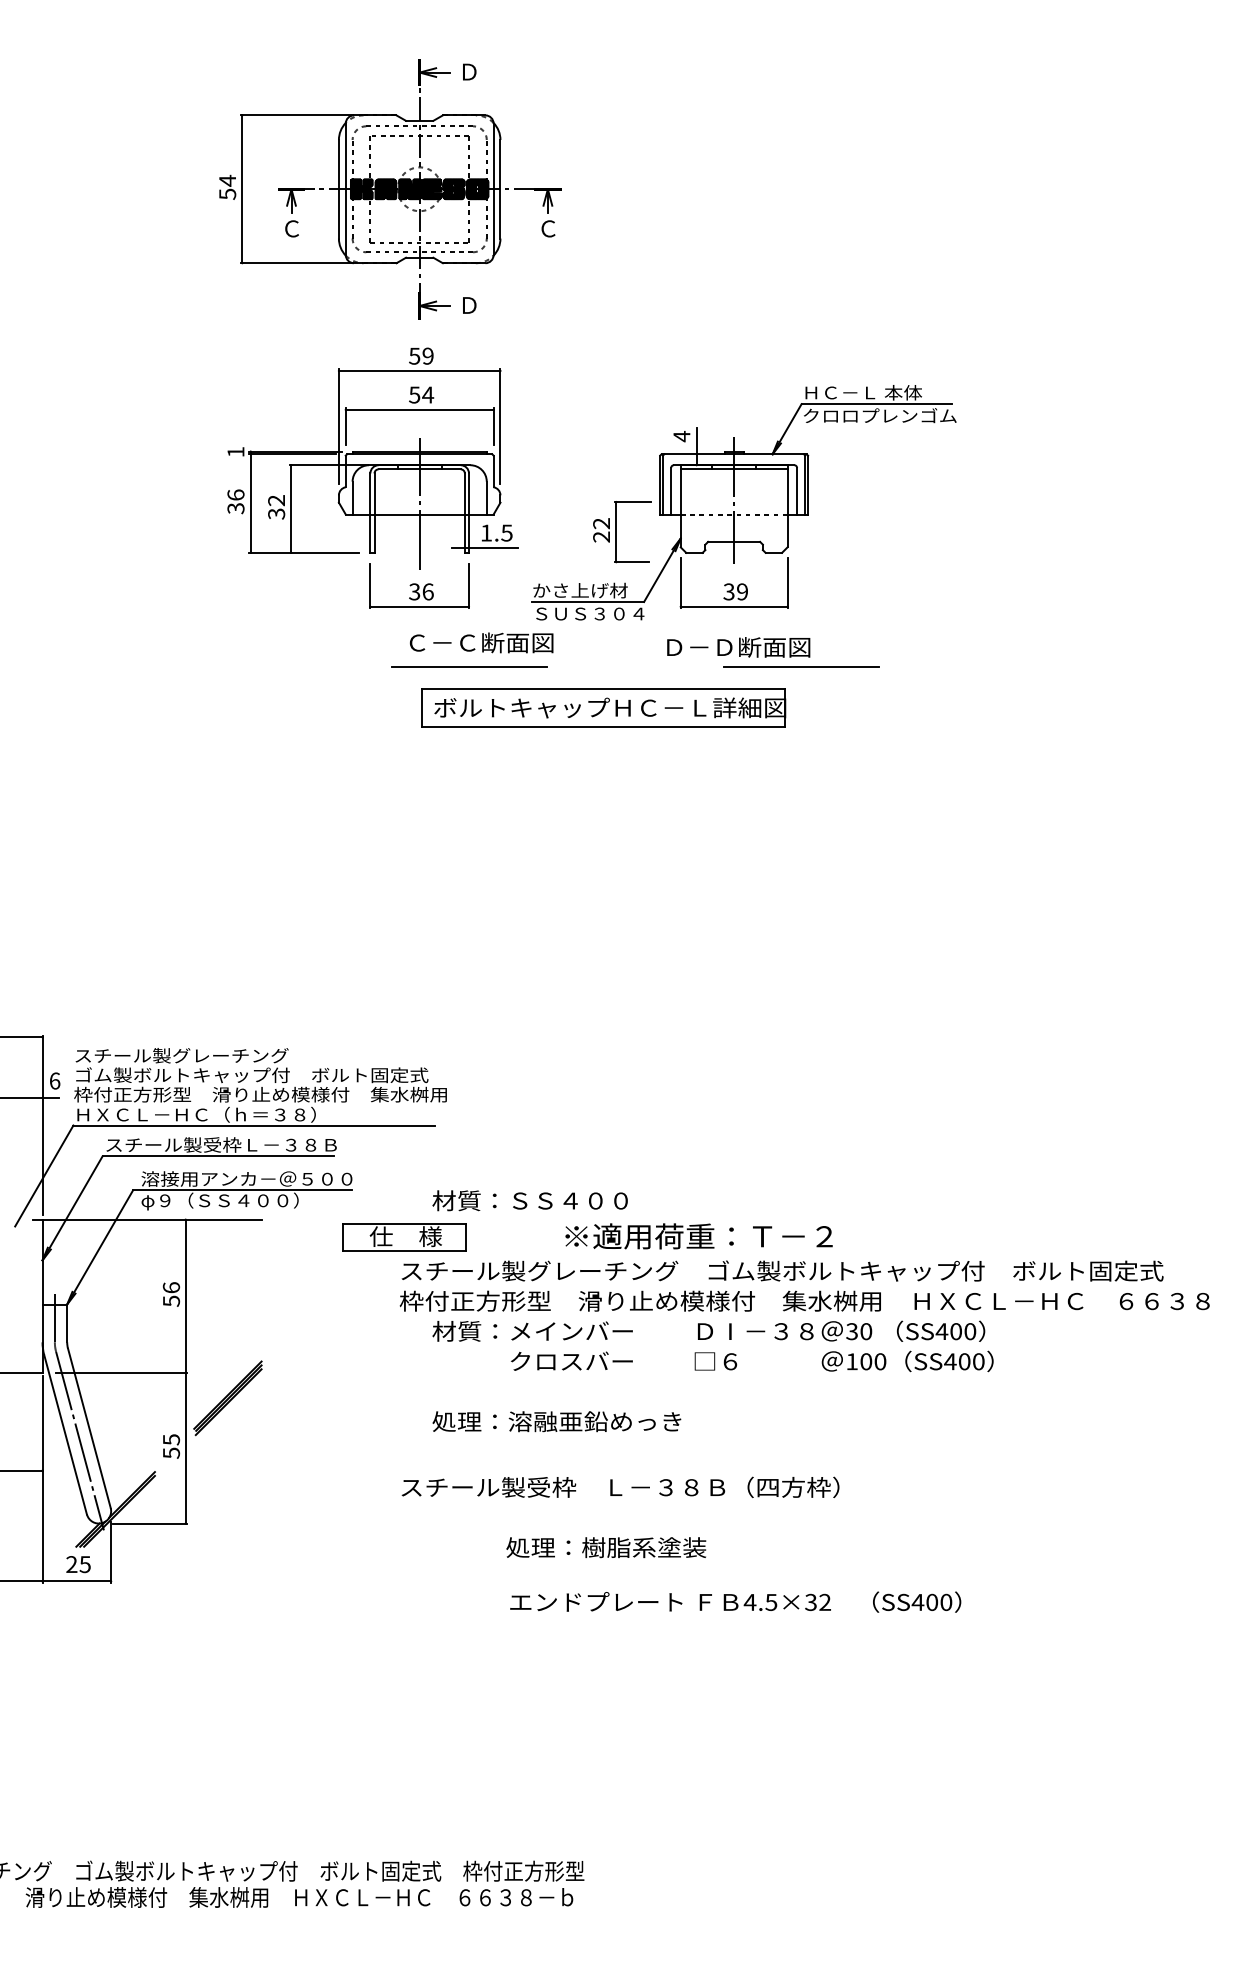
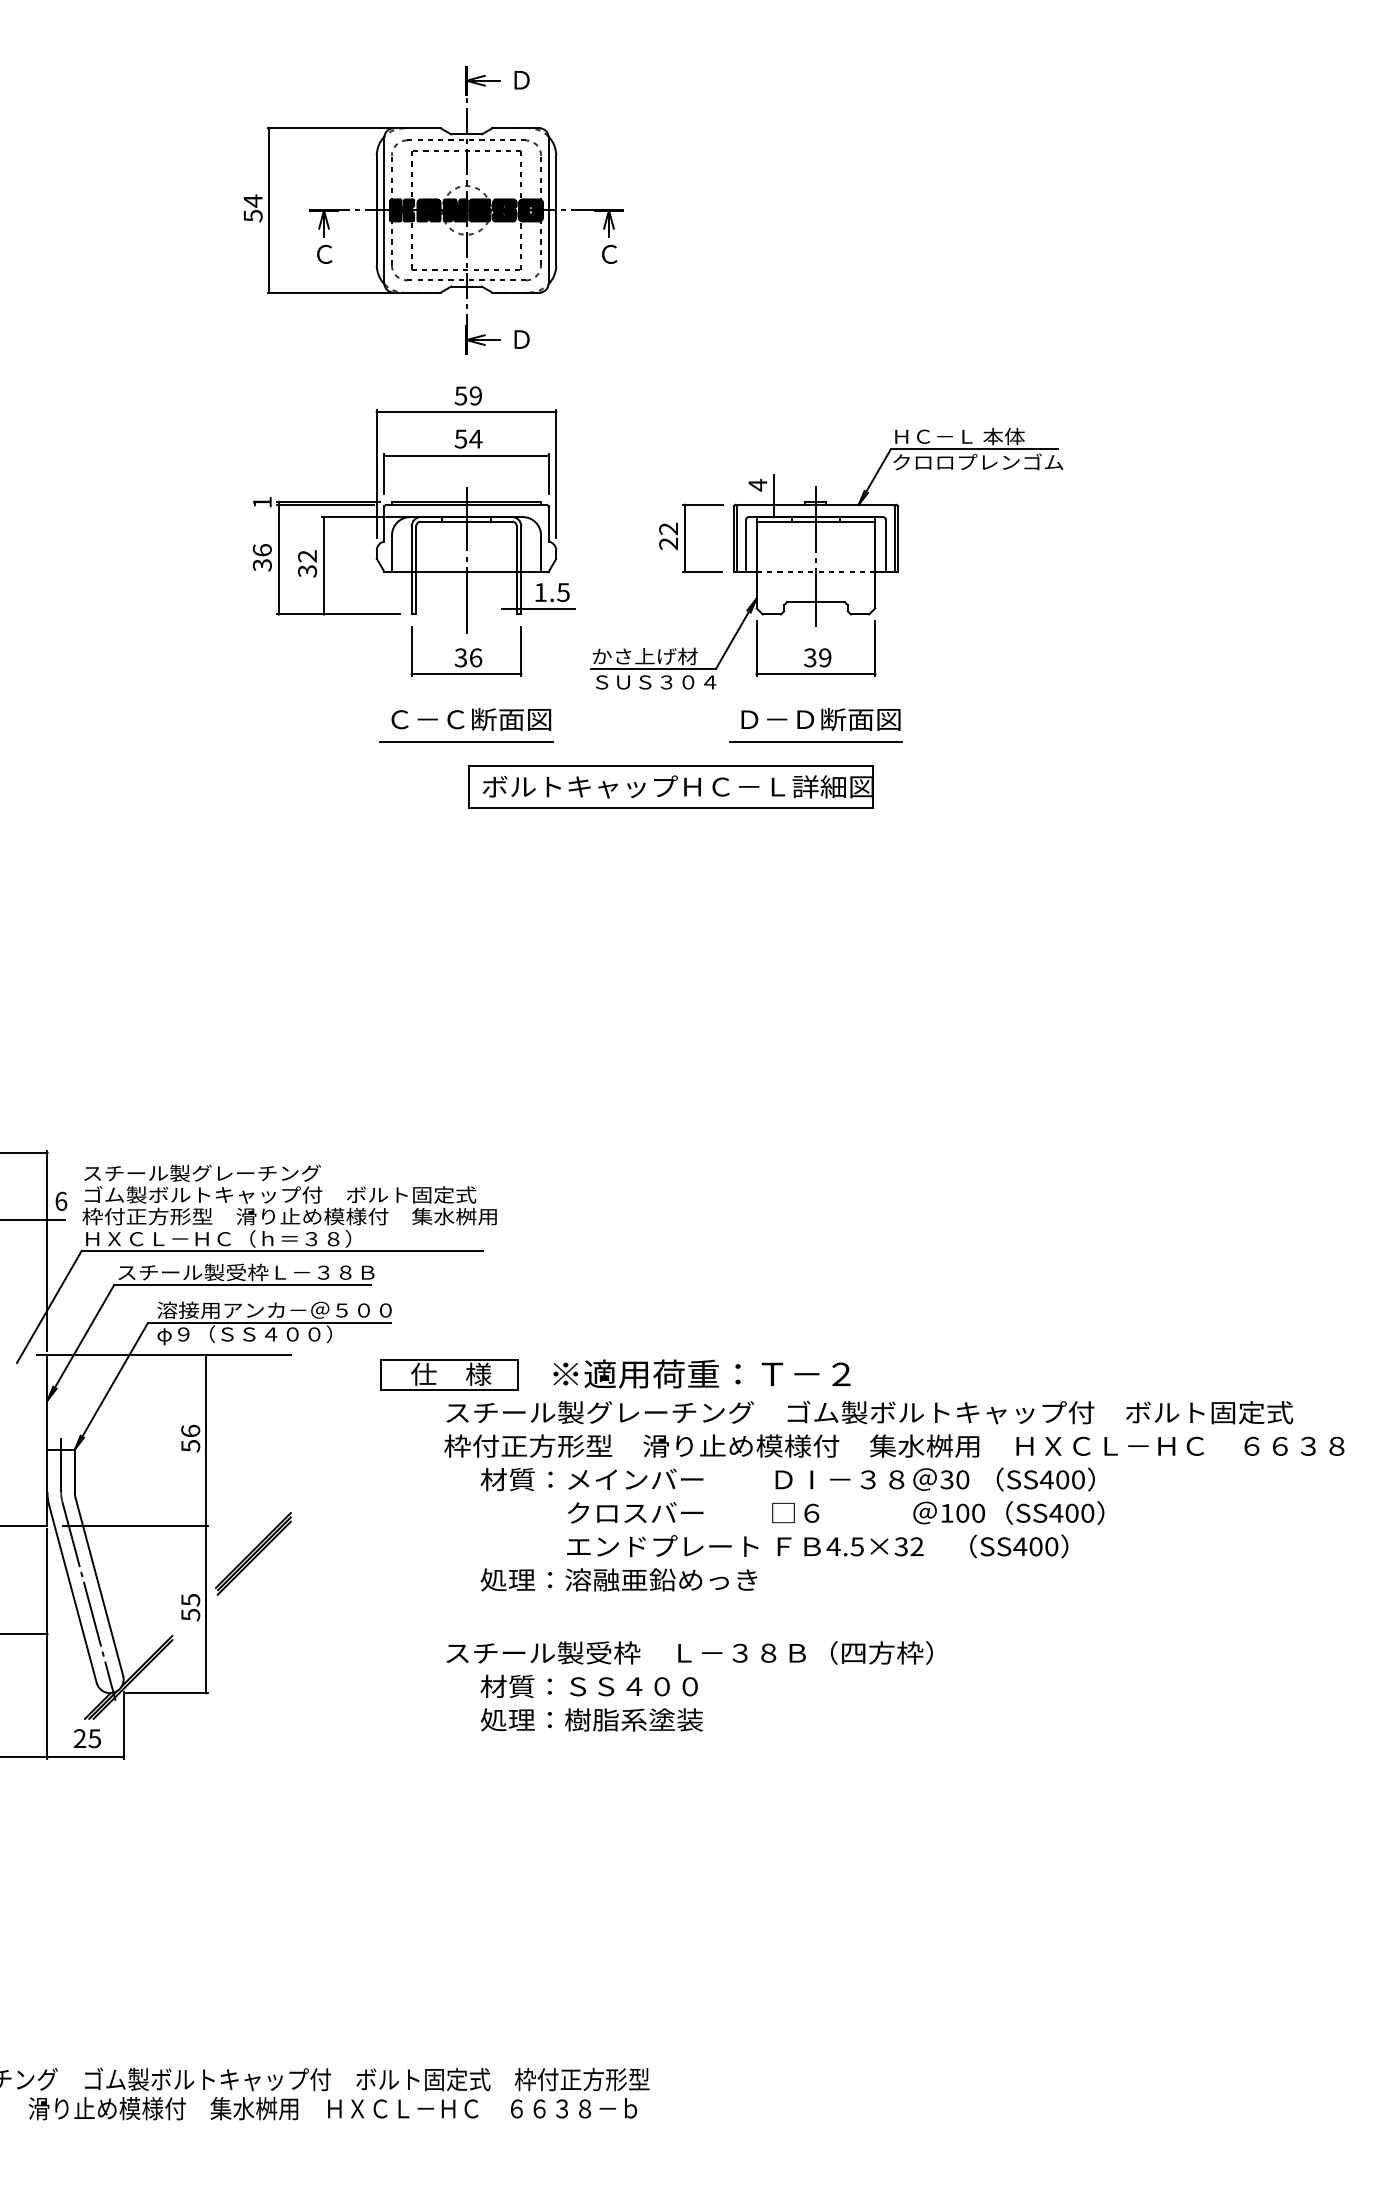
part: (622, 531) -> (691, 537), moved
text: (481, 642) -> (471, 719), moved
line: (469, 667) -> (466, 741), moved
line: (801, 667) -> (815, 741), moved
text: (529, 1199) -> (588, 1685), moved
text: (698, 1235) -> (701, 1373), moved
text: (605, 1547) -> (591, 1719), moved
text: (735, 1602) -> (817, 1546), moved

